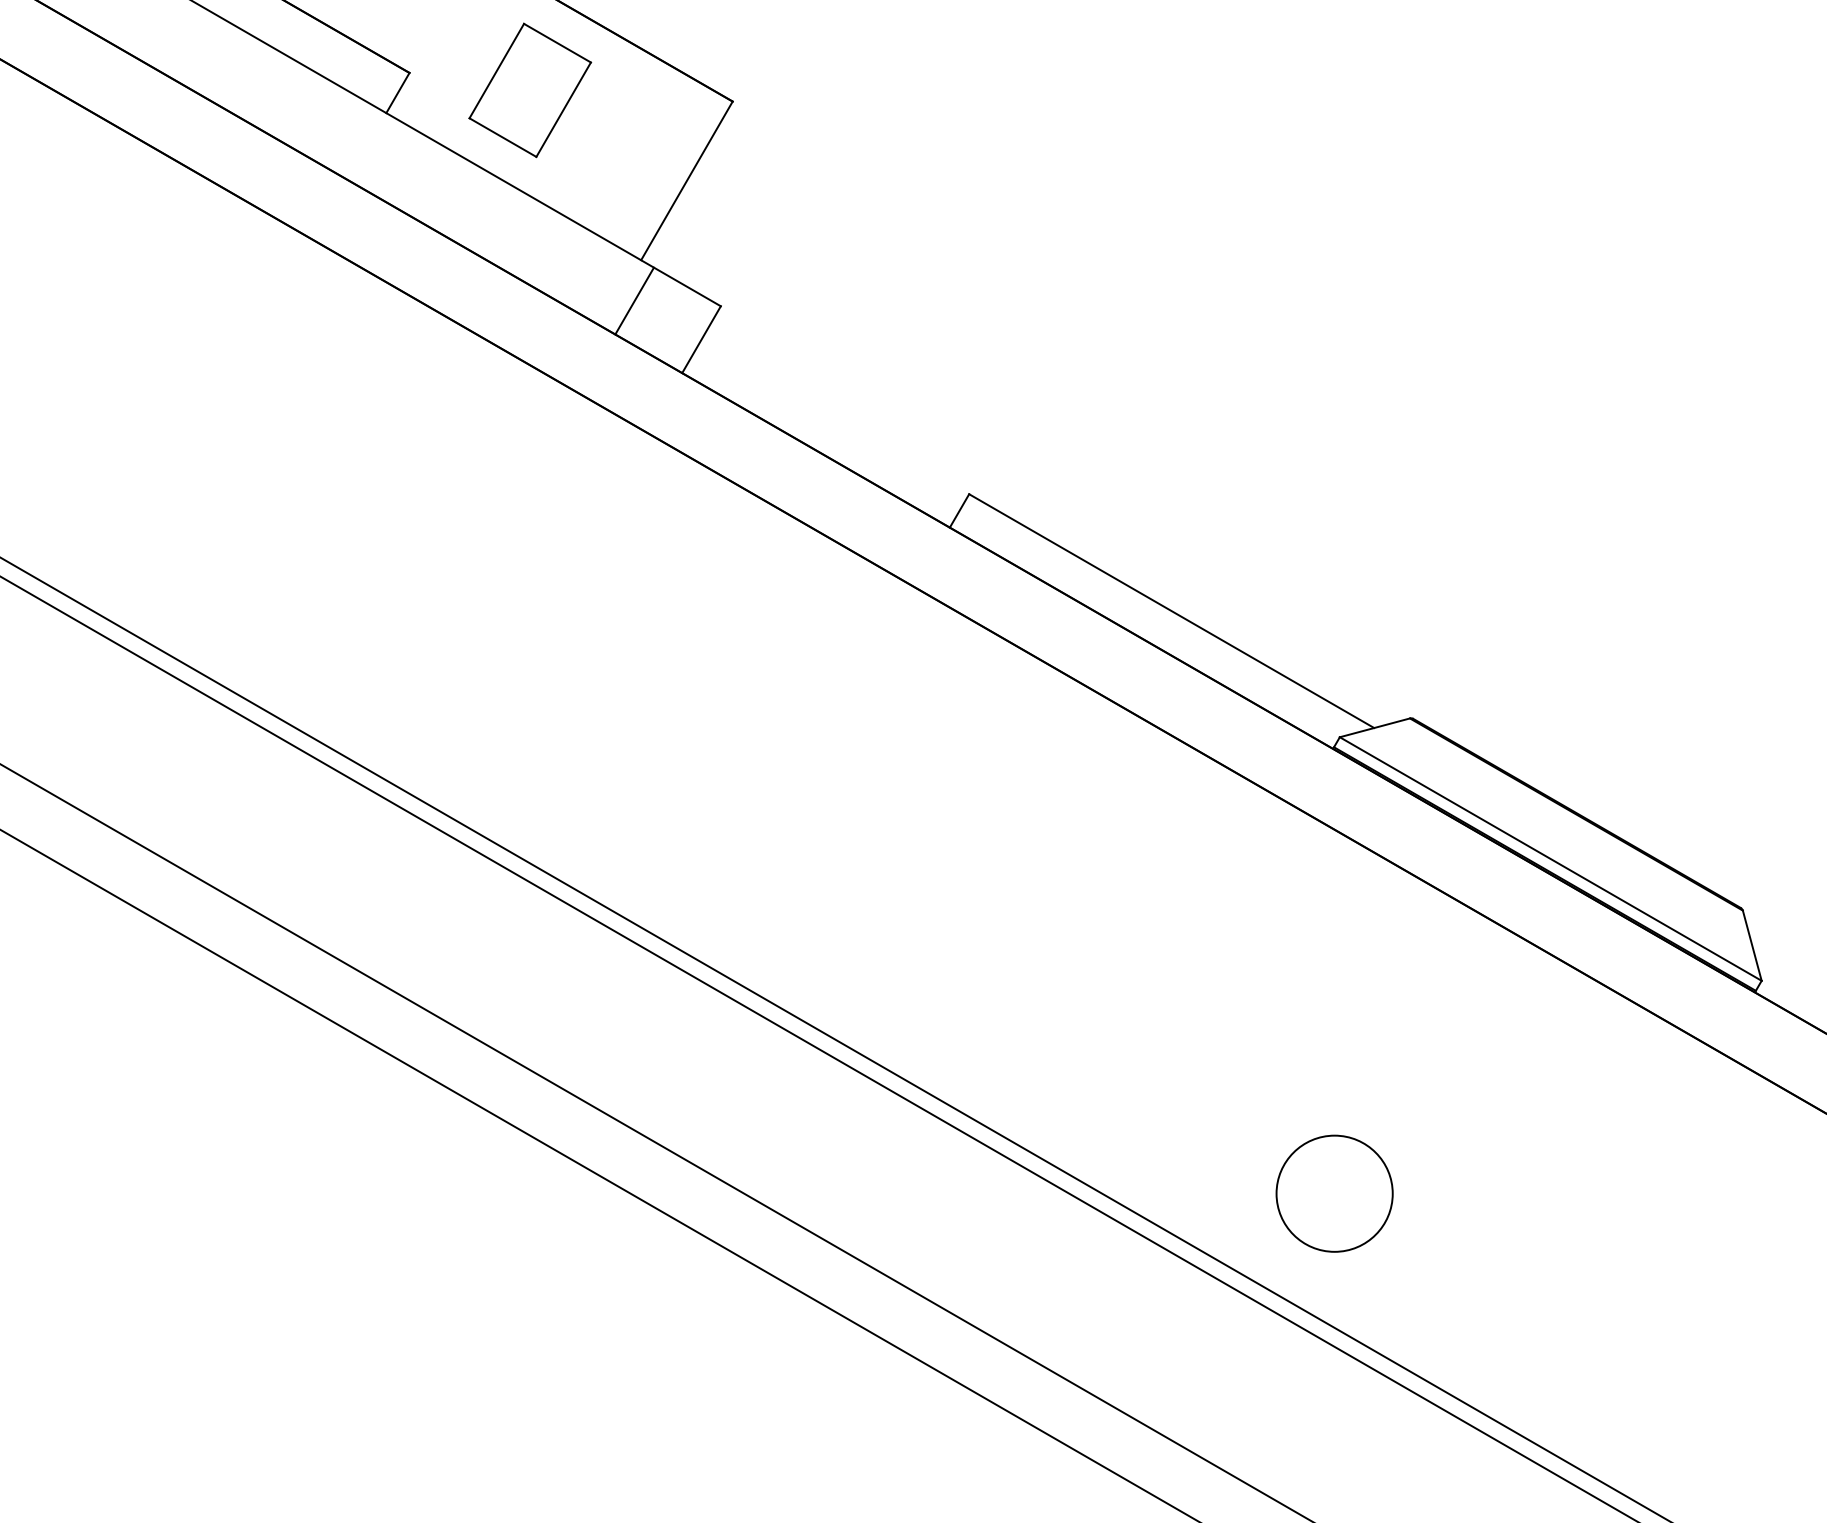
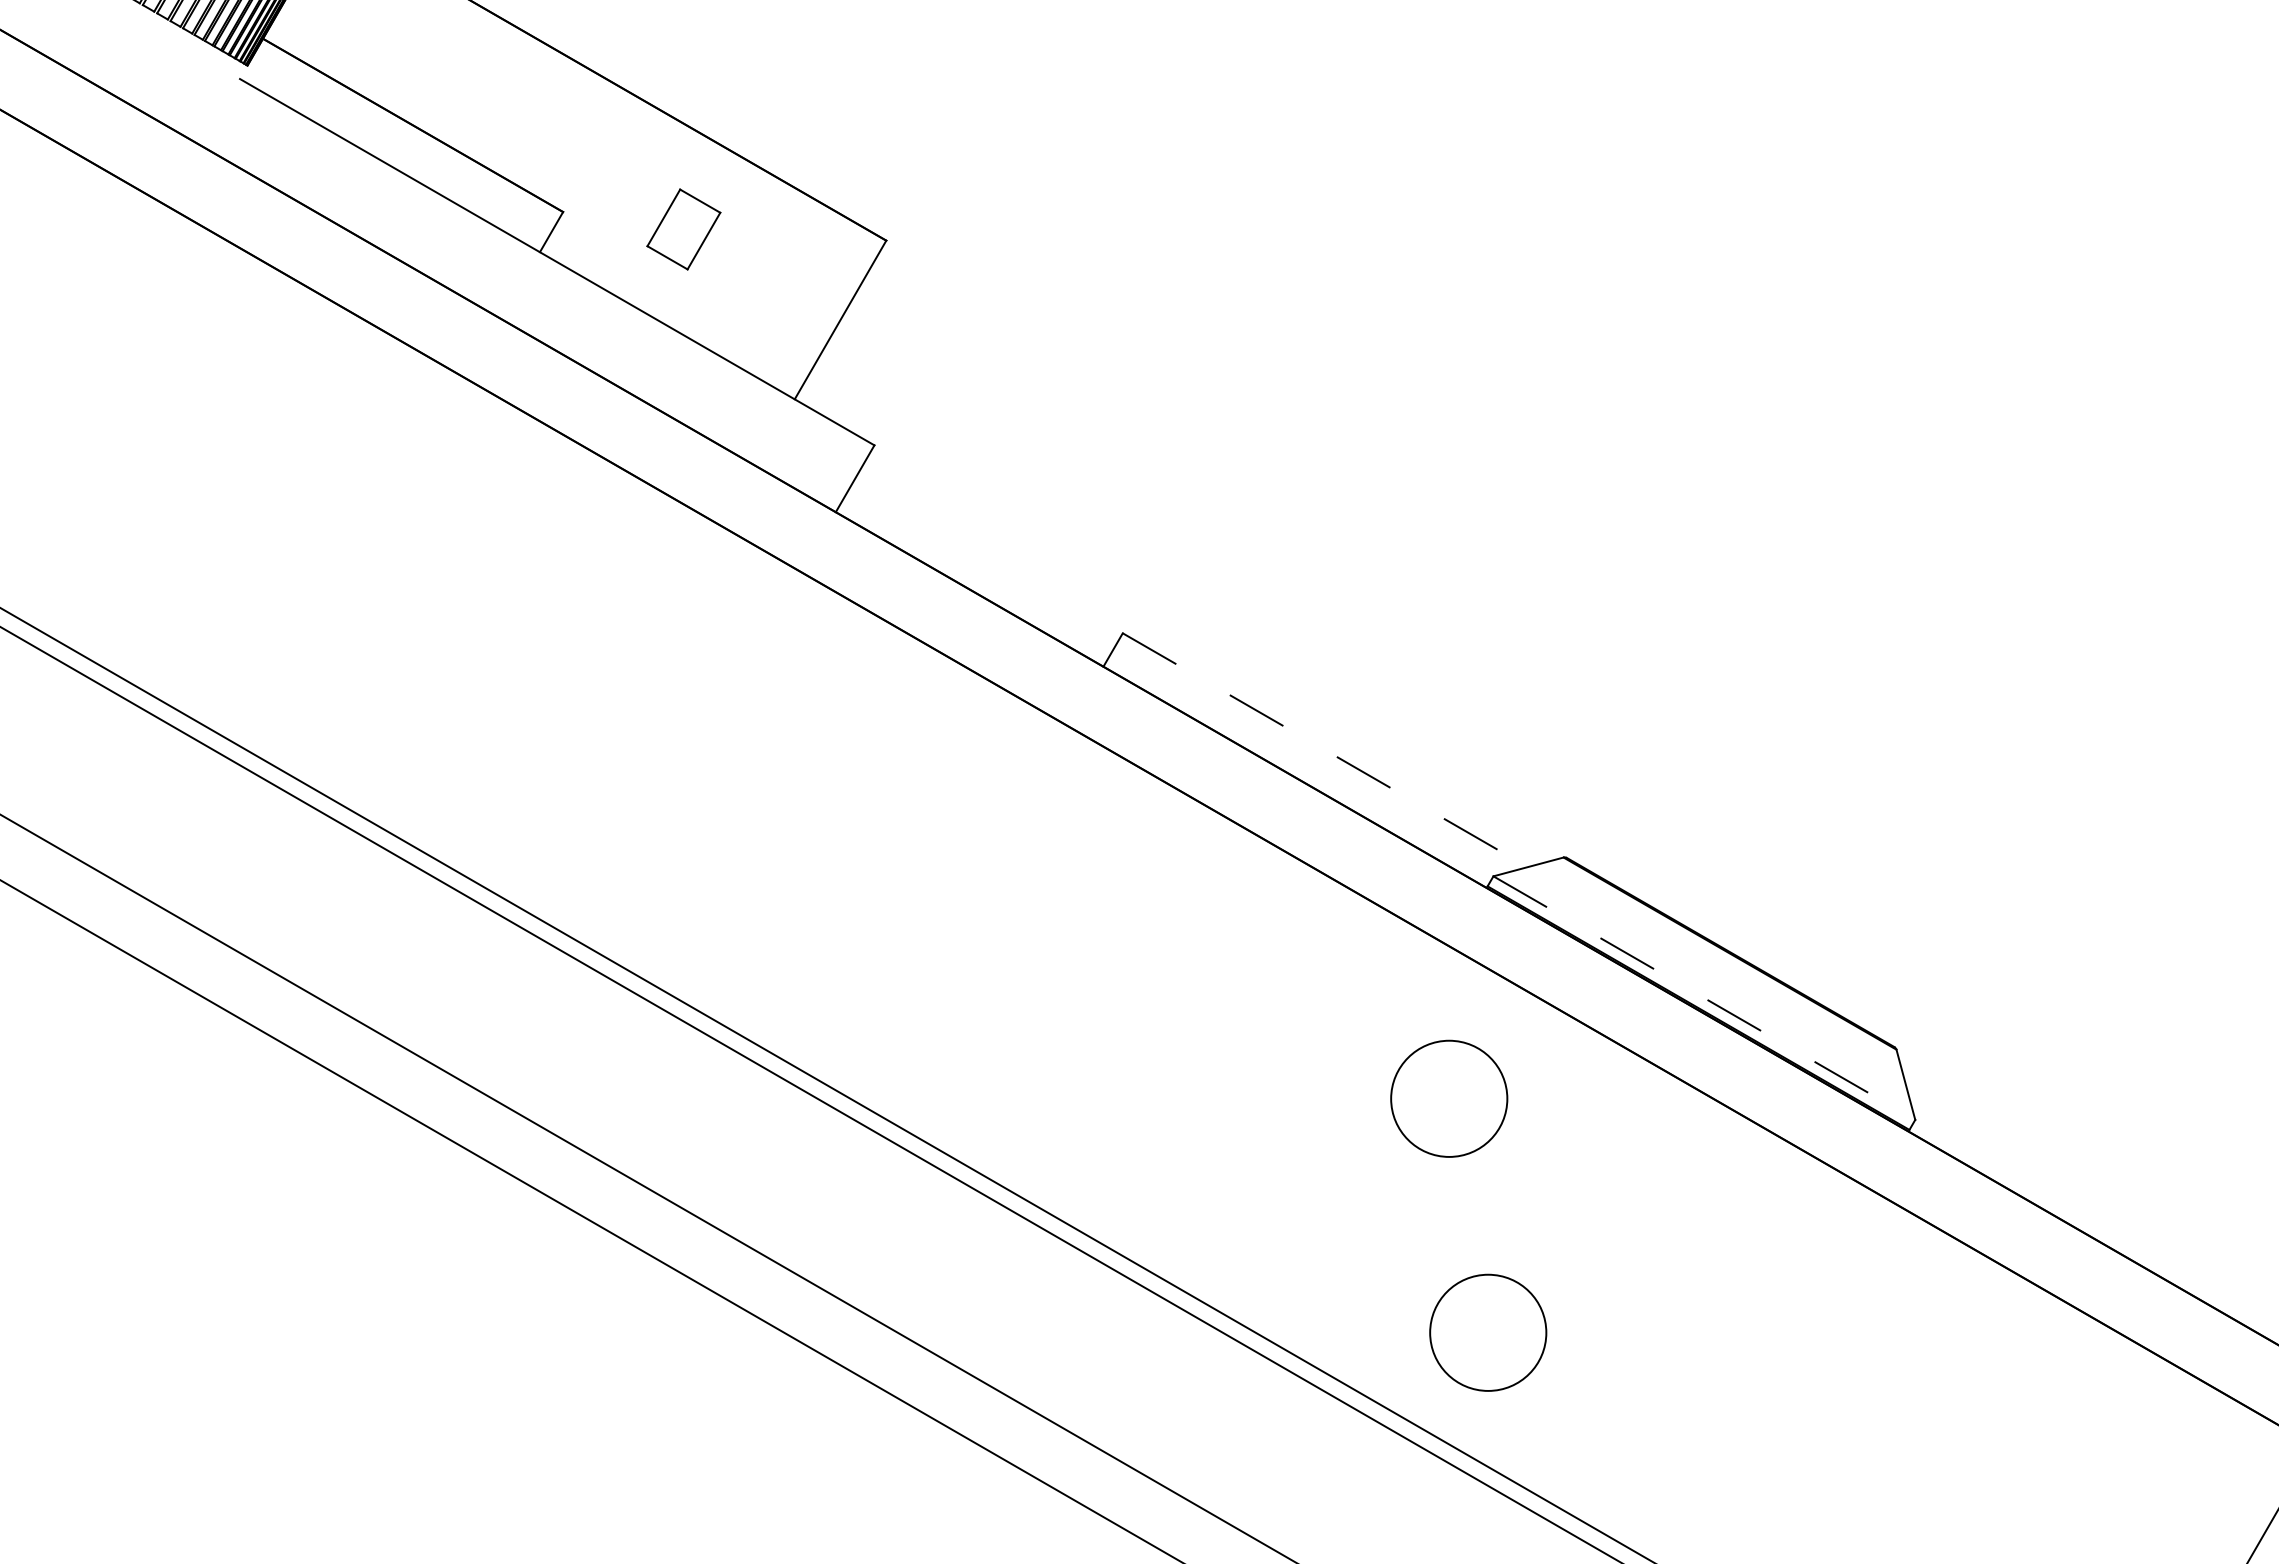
part: (529, 90) -> (683, 229), size x0.6
line: (633, 300) -> (787, 439), removed
line: (1171, 611) -> (1325, 750), solid -> dashed
line: (1550, 859) -> (1704, 998), solid -> dashed
circle: (1295, 959) -> (1449, 1098), added

